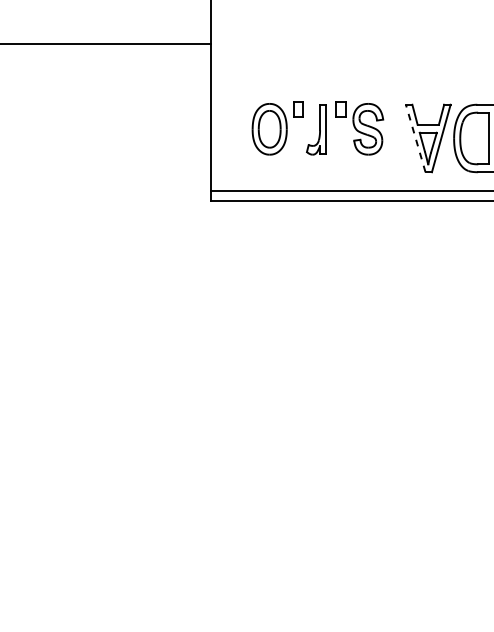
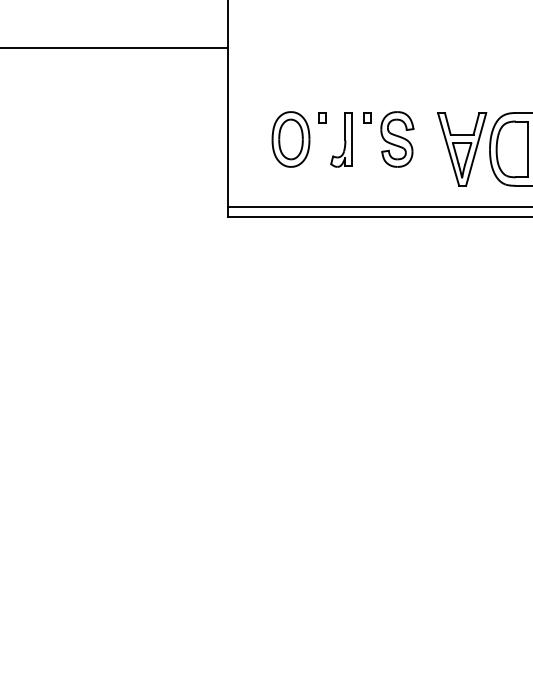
part: (298, 108) -> (322, 117), size x0.62
part: (340, 108) -> (367, 117), size x0.62
line: (415, 138) -> (448, 149), dashed -> solid

